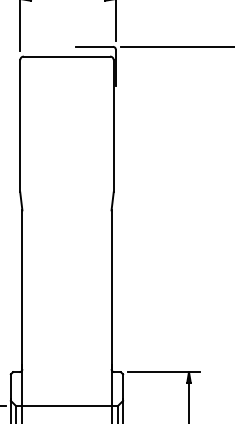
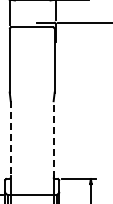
line: (111, 287) -> (53, 138), solid -> dashed
line: (21, 289) -> (10, 139), solid -> dashed

